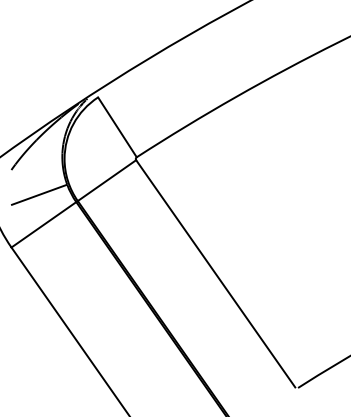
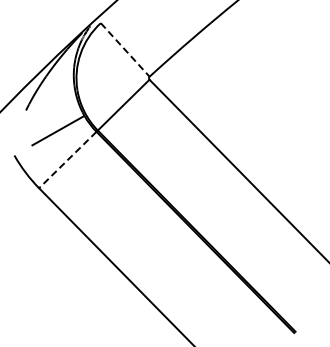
line: (117, 127) -> (125, 50), solid -> dashed
line: (43, 224) -> (67, 159), solid -> dashed

